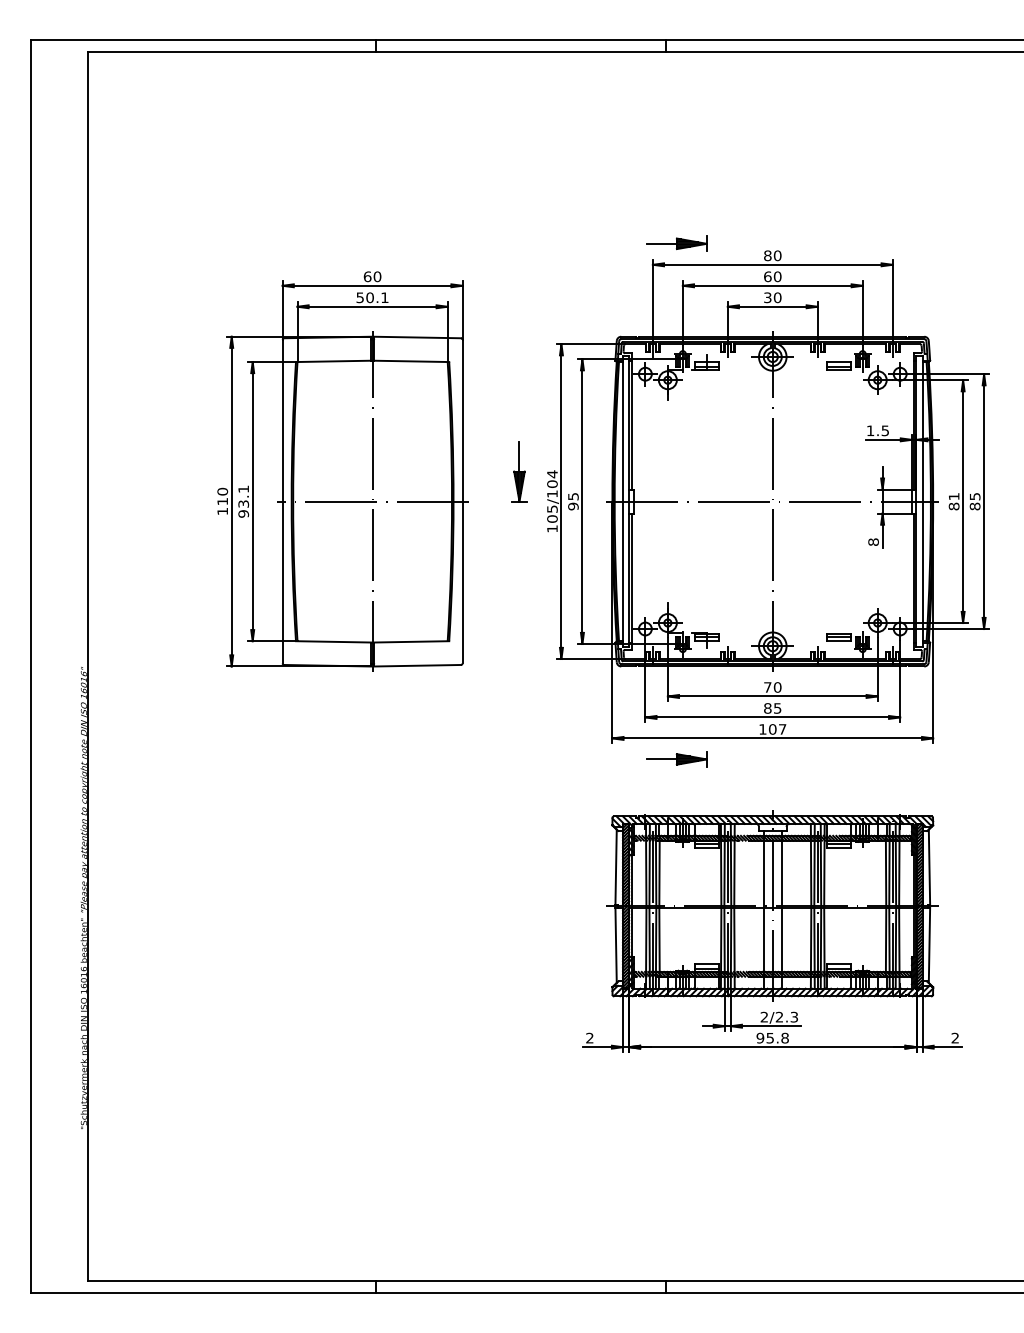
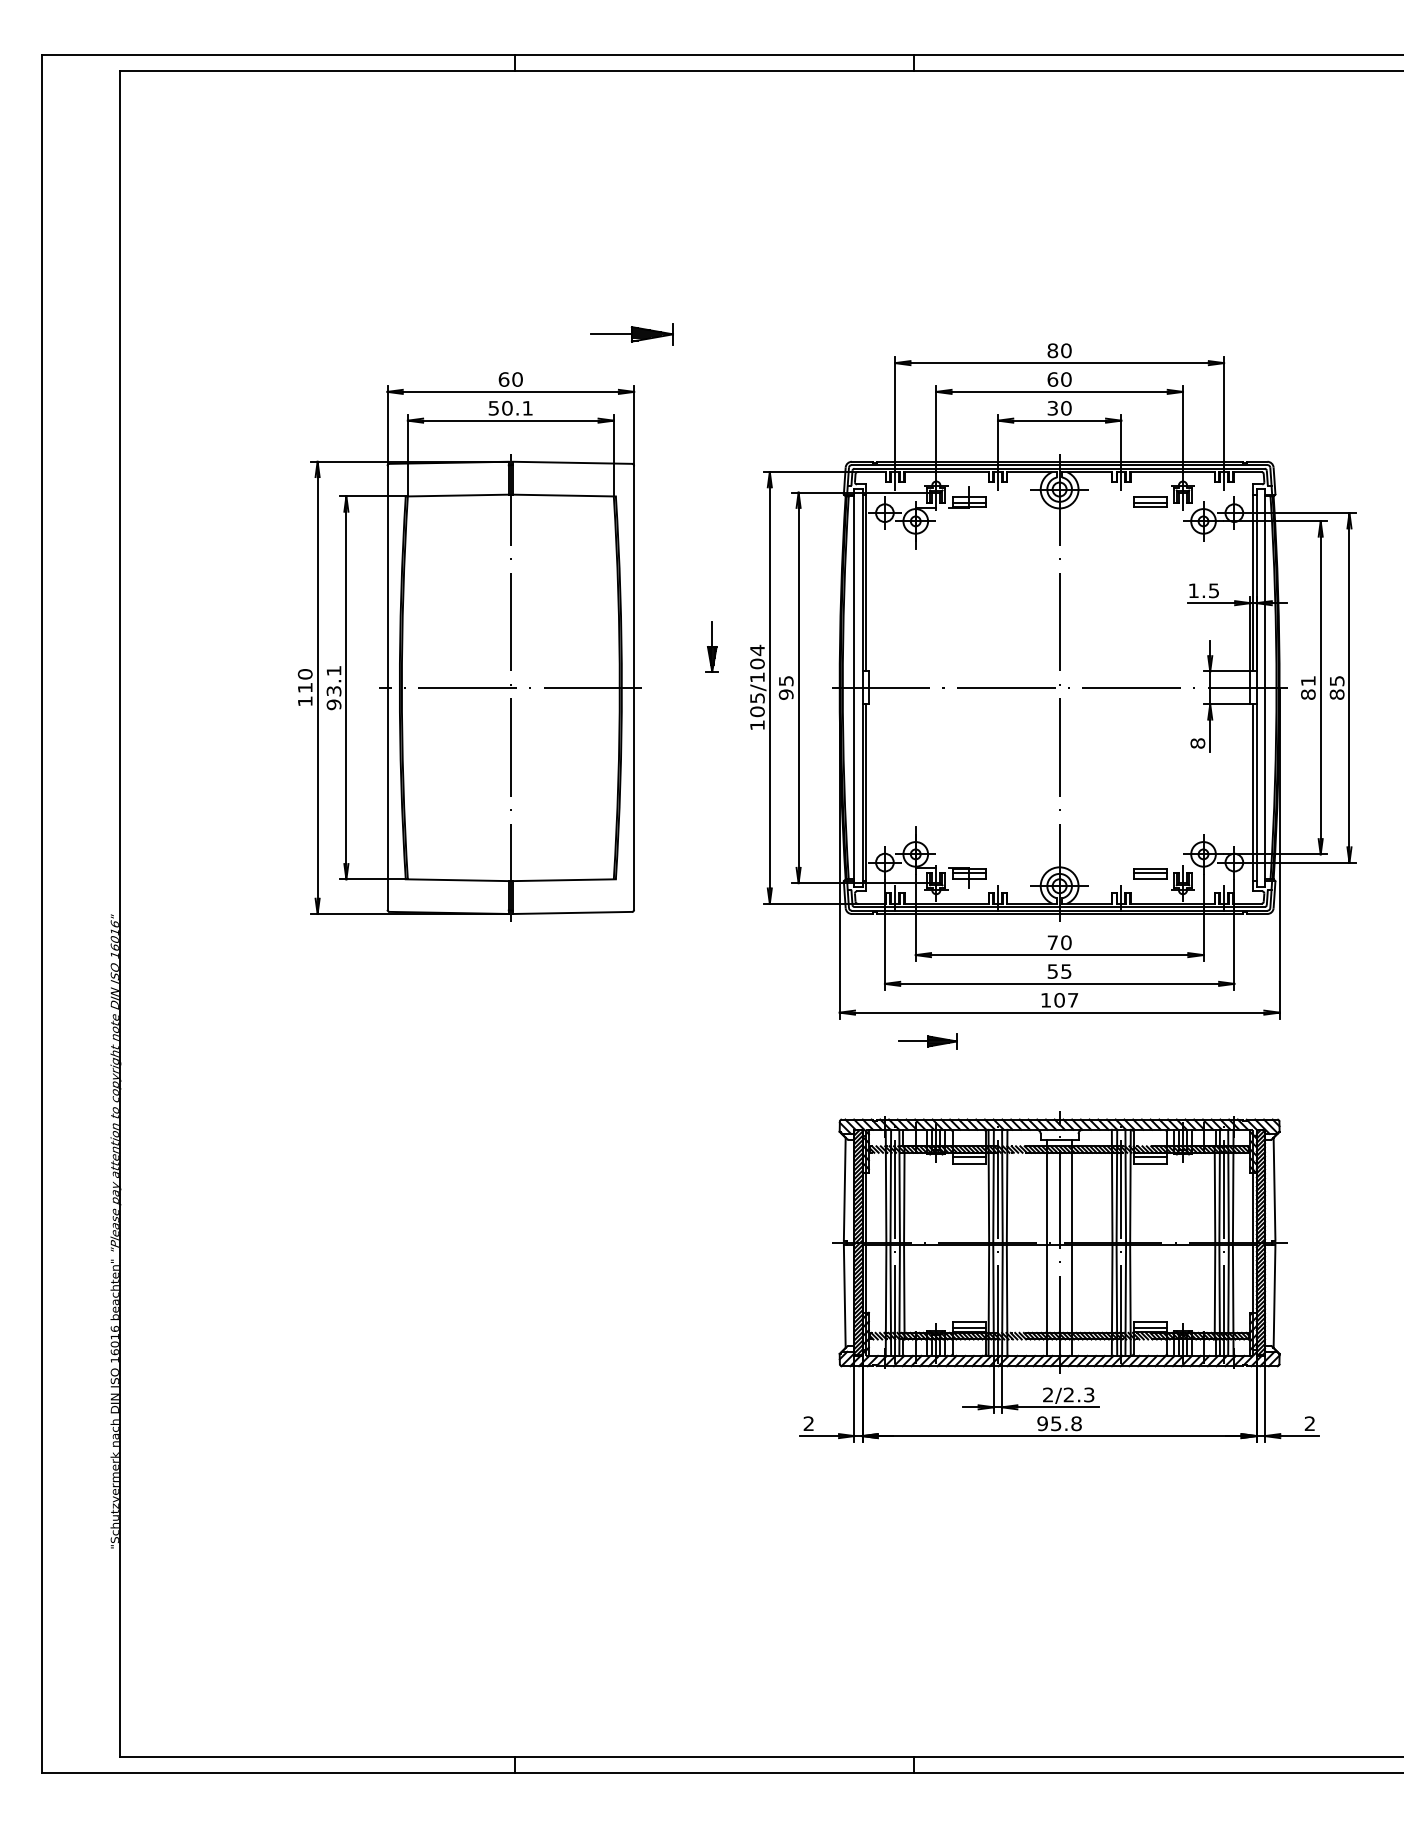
part: (676, 243) -> (631, 333), moved
part: (519, 471) -> (712, 646), size x0.6
text: (767, 708) -> (1052, 971), 85 -> 55
part: (676, 759) -> (927, 1041), size x0.7

